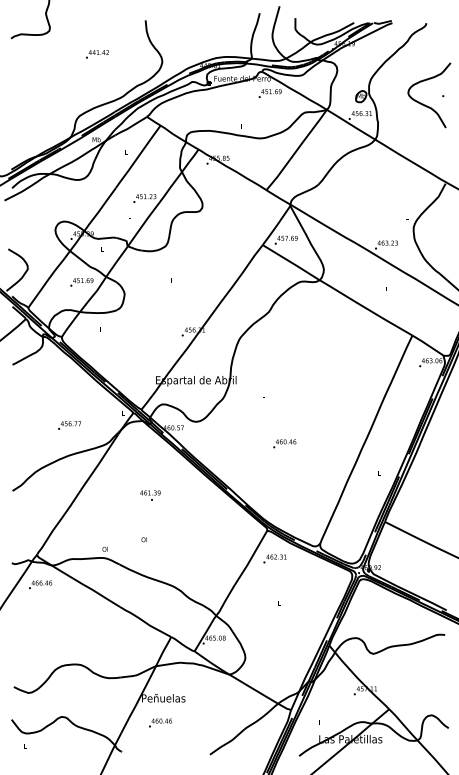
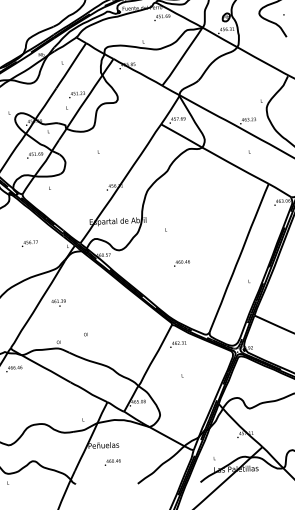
text: (69, 425) -> (29, 243), moved
text: (150, 495) -> (58, 303), moved
text: (160, 722) -> (112, 462), moved

